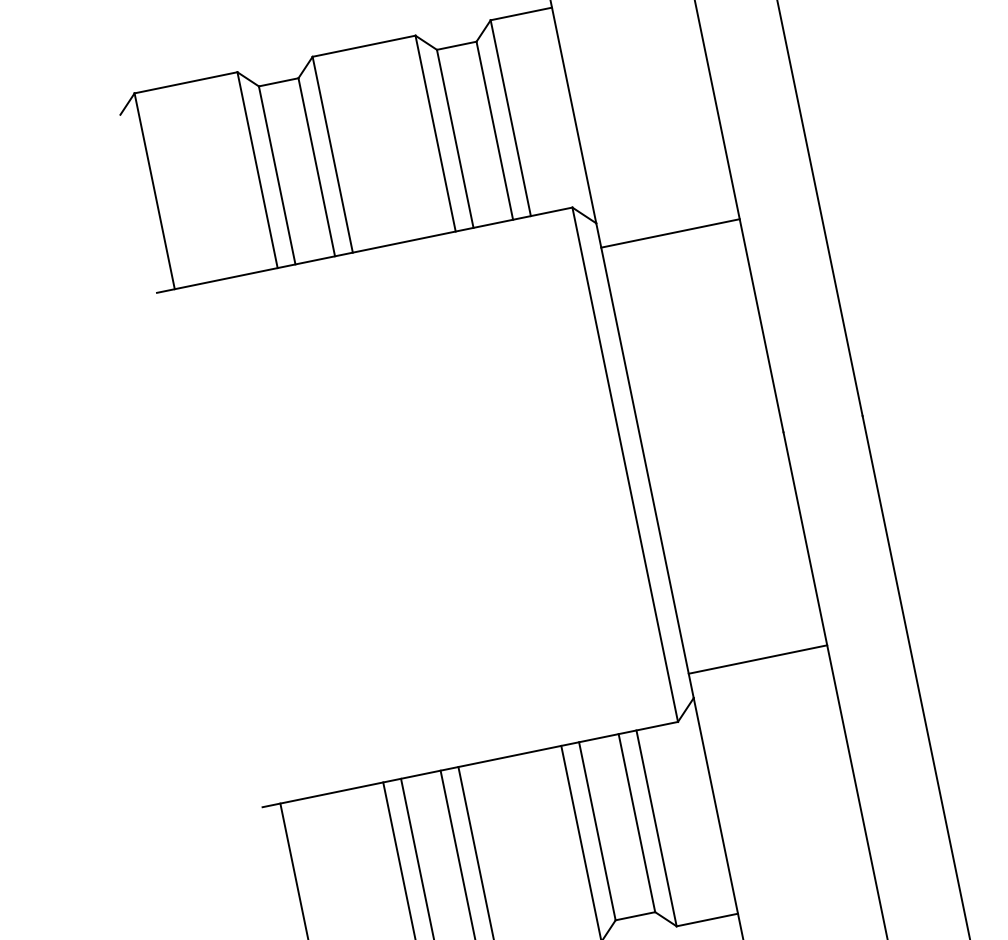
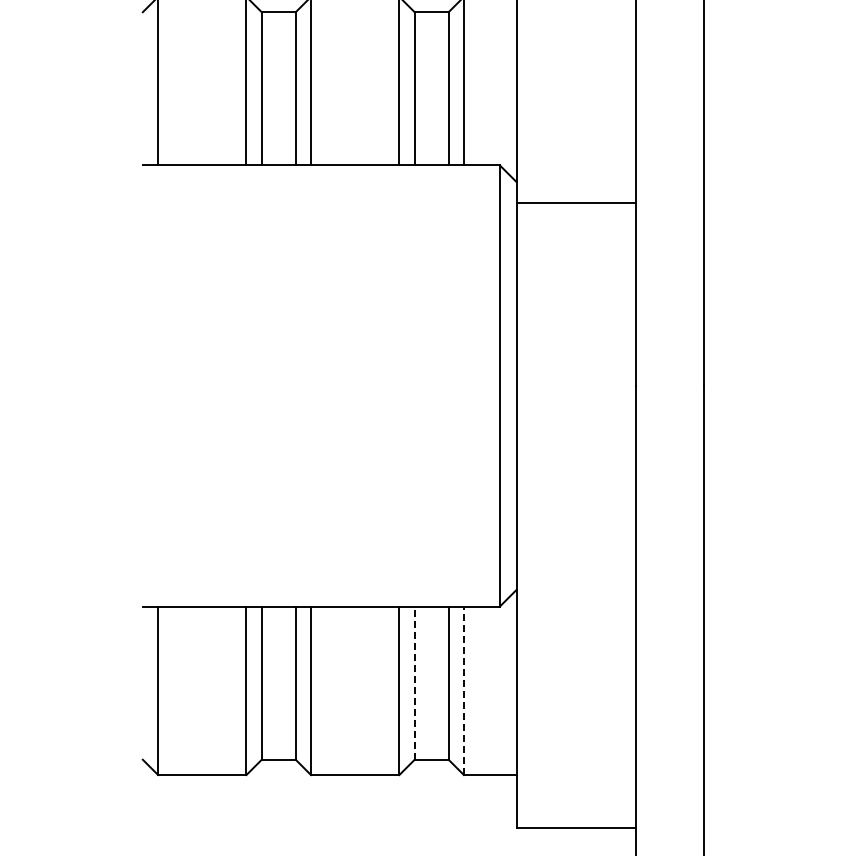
line: (757, 659) -> (575, 568), removed
line: (655, 827) -> (463, 690), solid -> dashed
line: (596, 830) -> (414, 682), solid -> dashed

